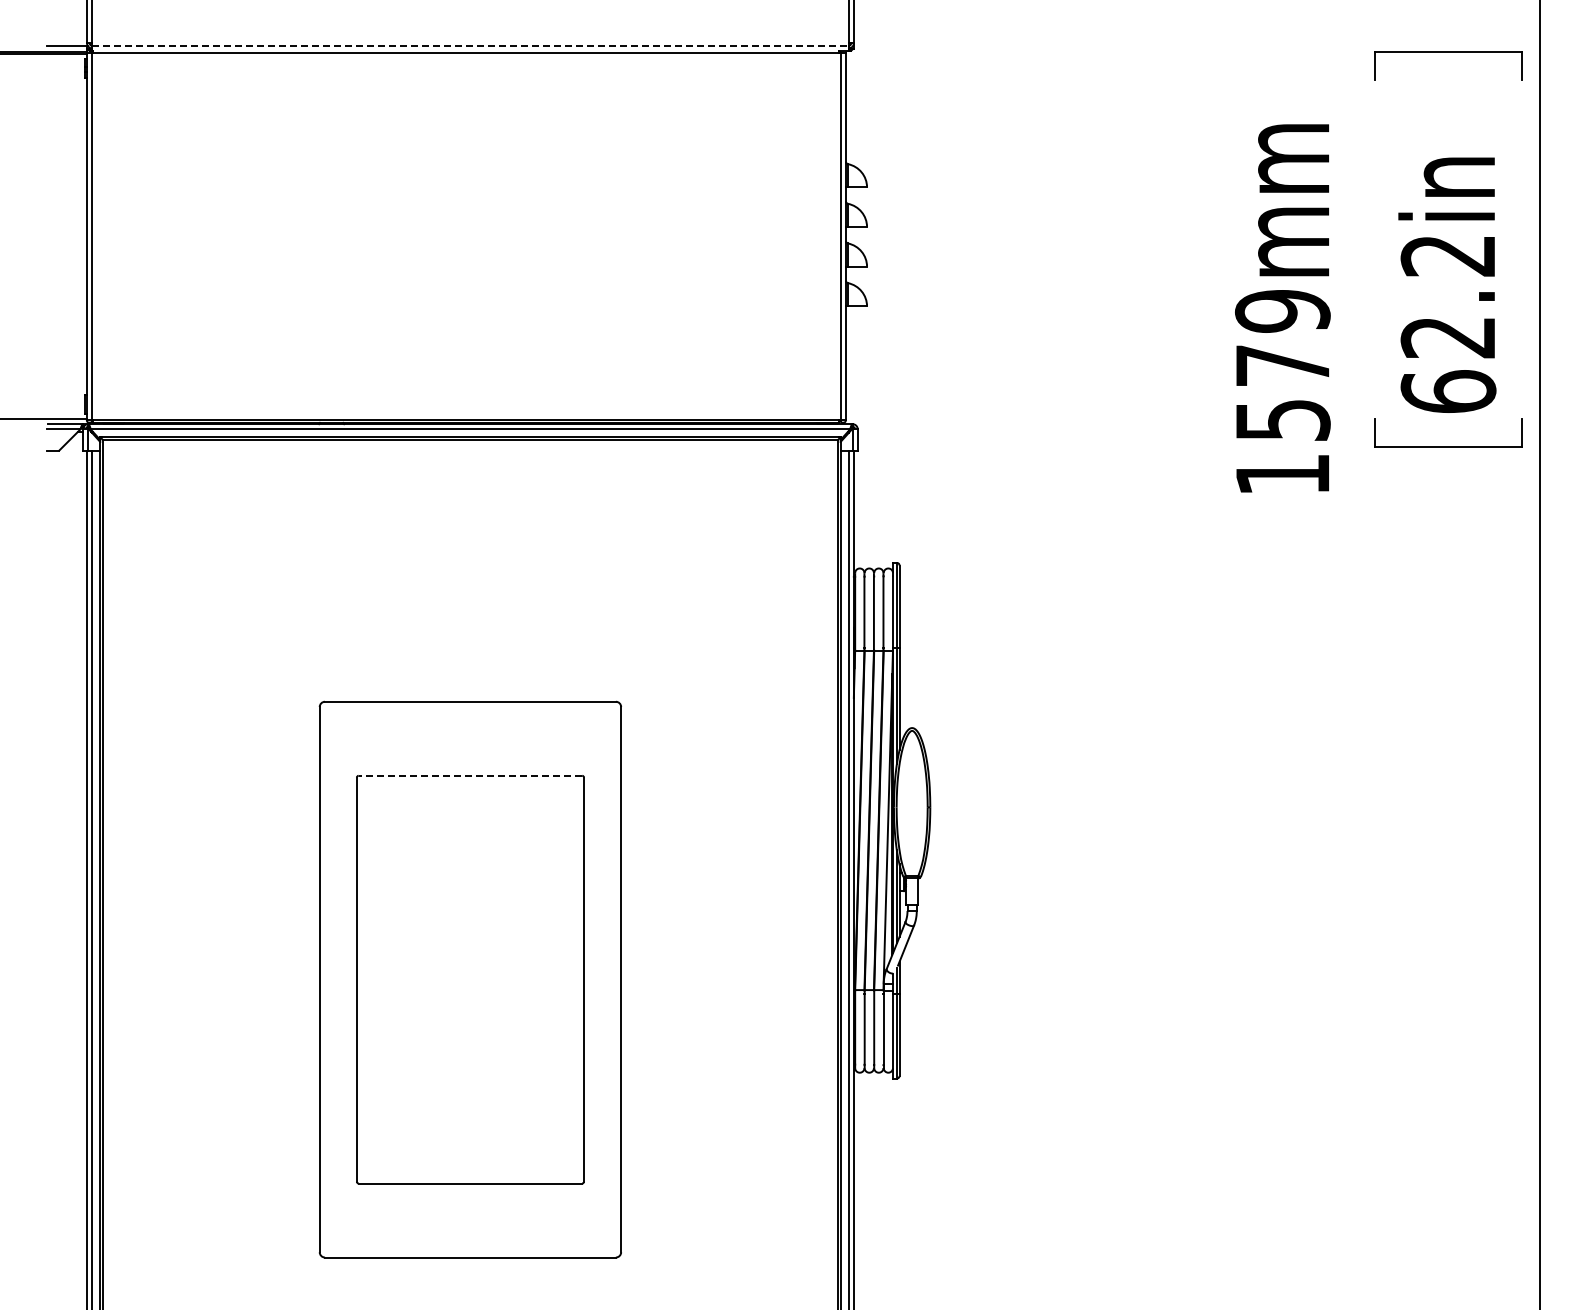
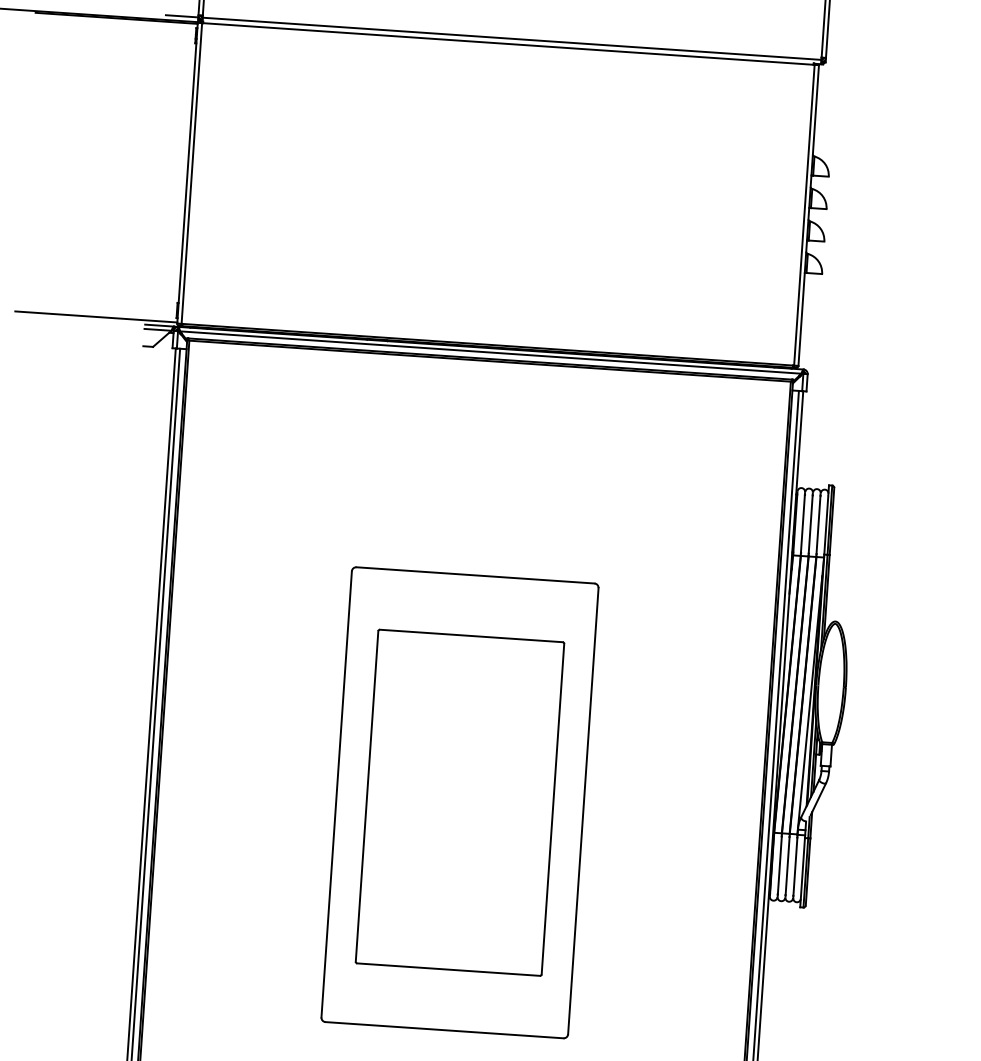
line: (470, 46) -> (512, 39), dashed -> solid
line: (470, 775) -> (471, 635), dashed -> solid

